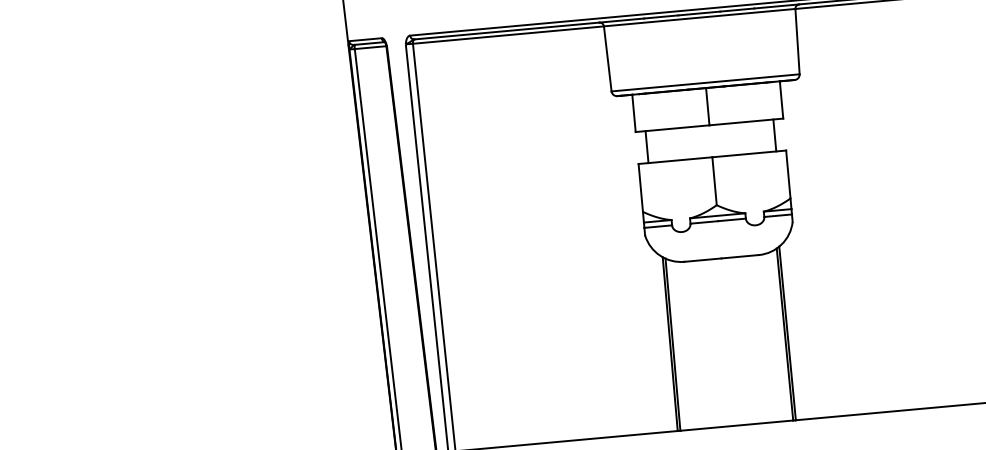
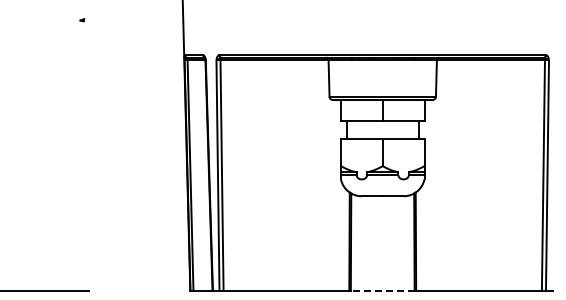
line: (736, 425) -> (382, 290), solid -> dashed

